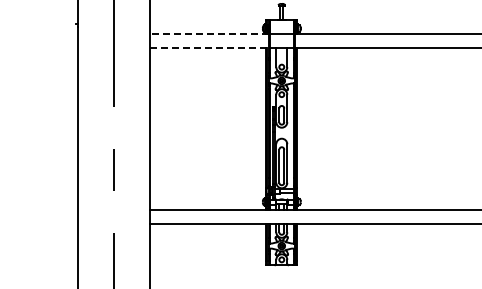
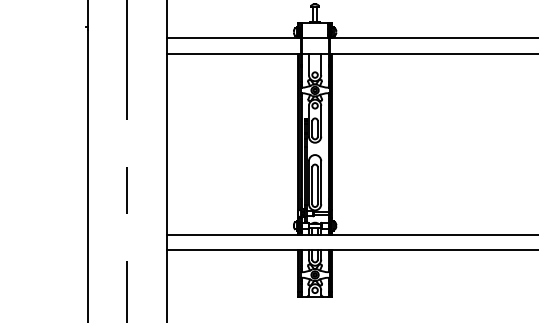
line: (209, 34) -> (234, 38), dashed -> solid
line: (209, 47) -> (234, 53), dashed -> solid

